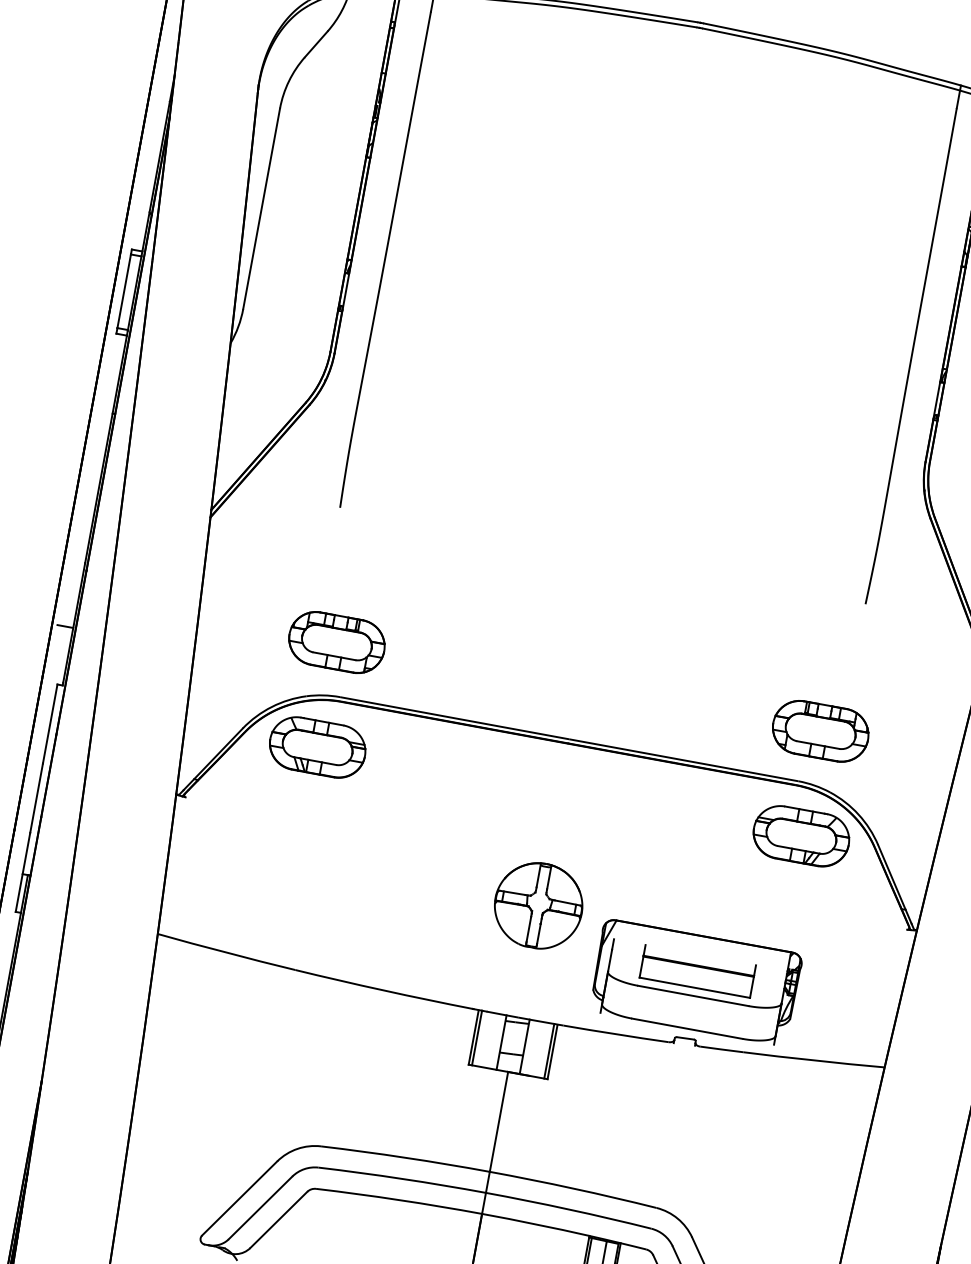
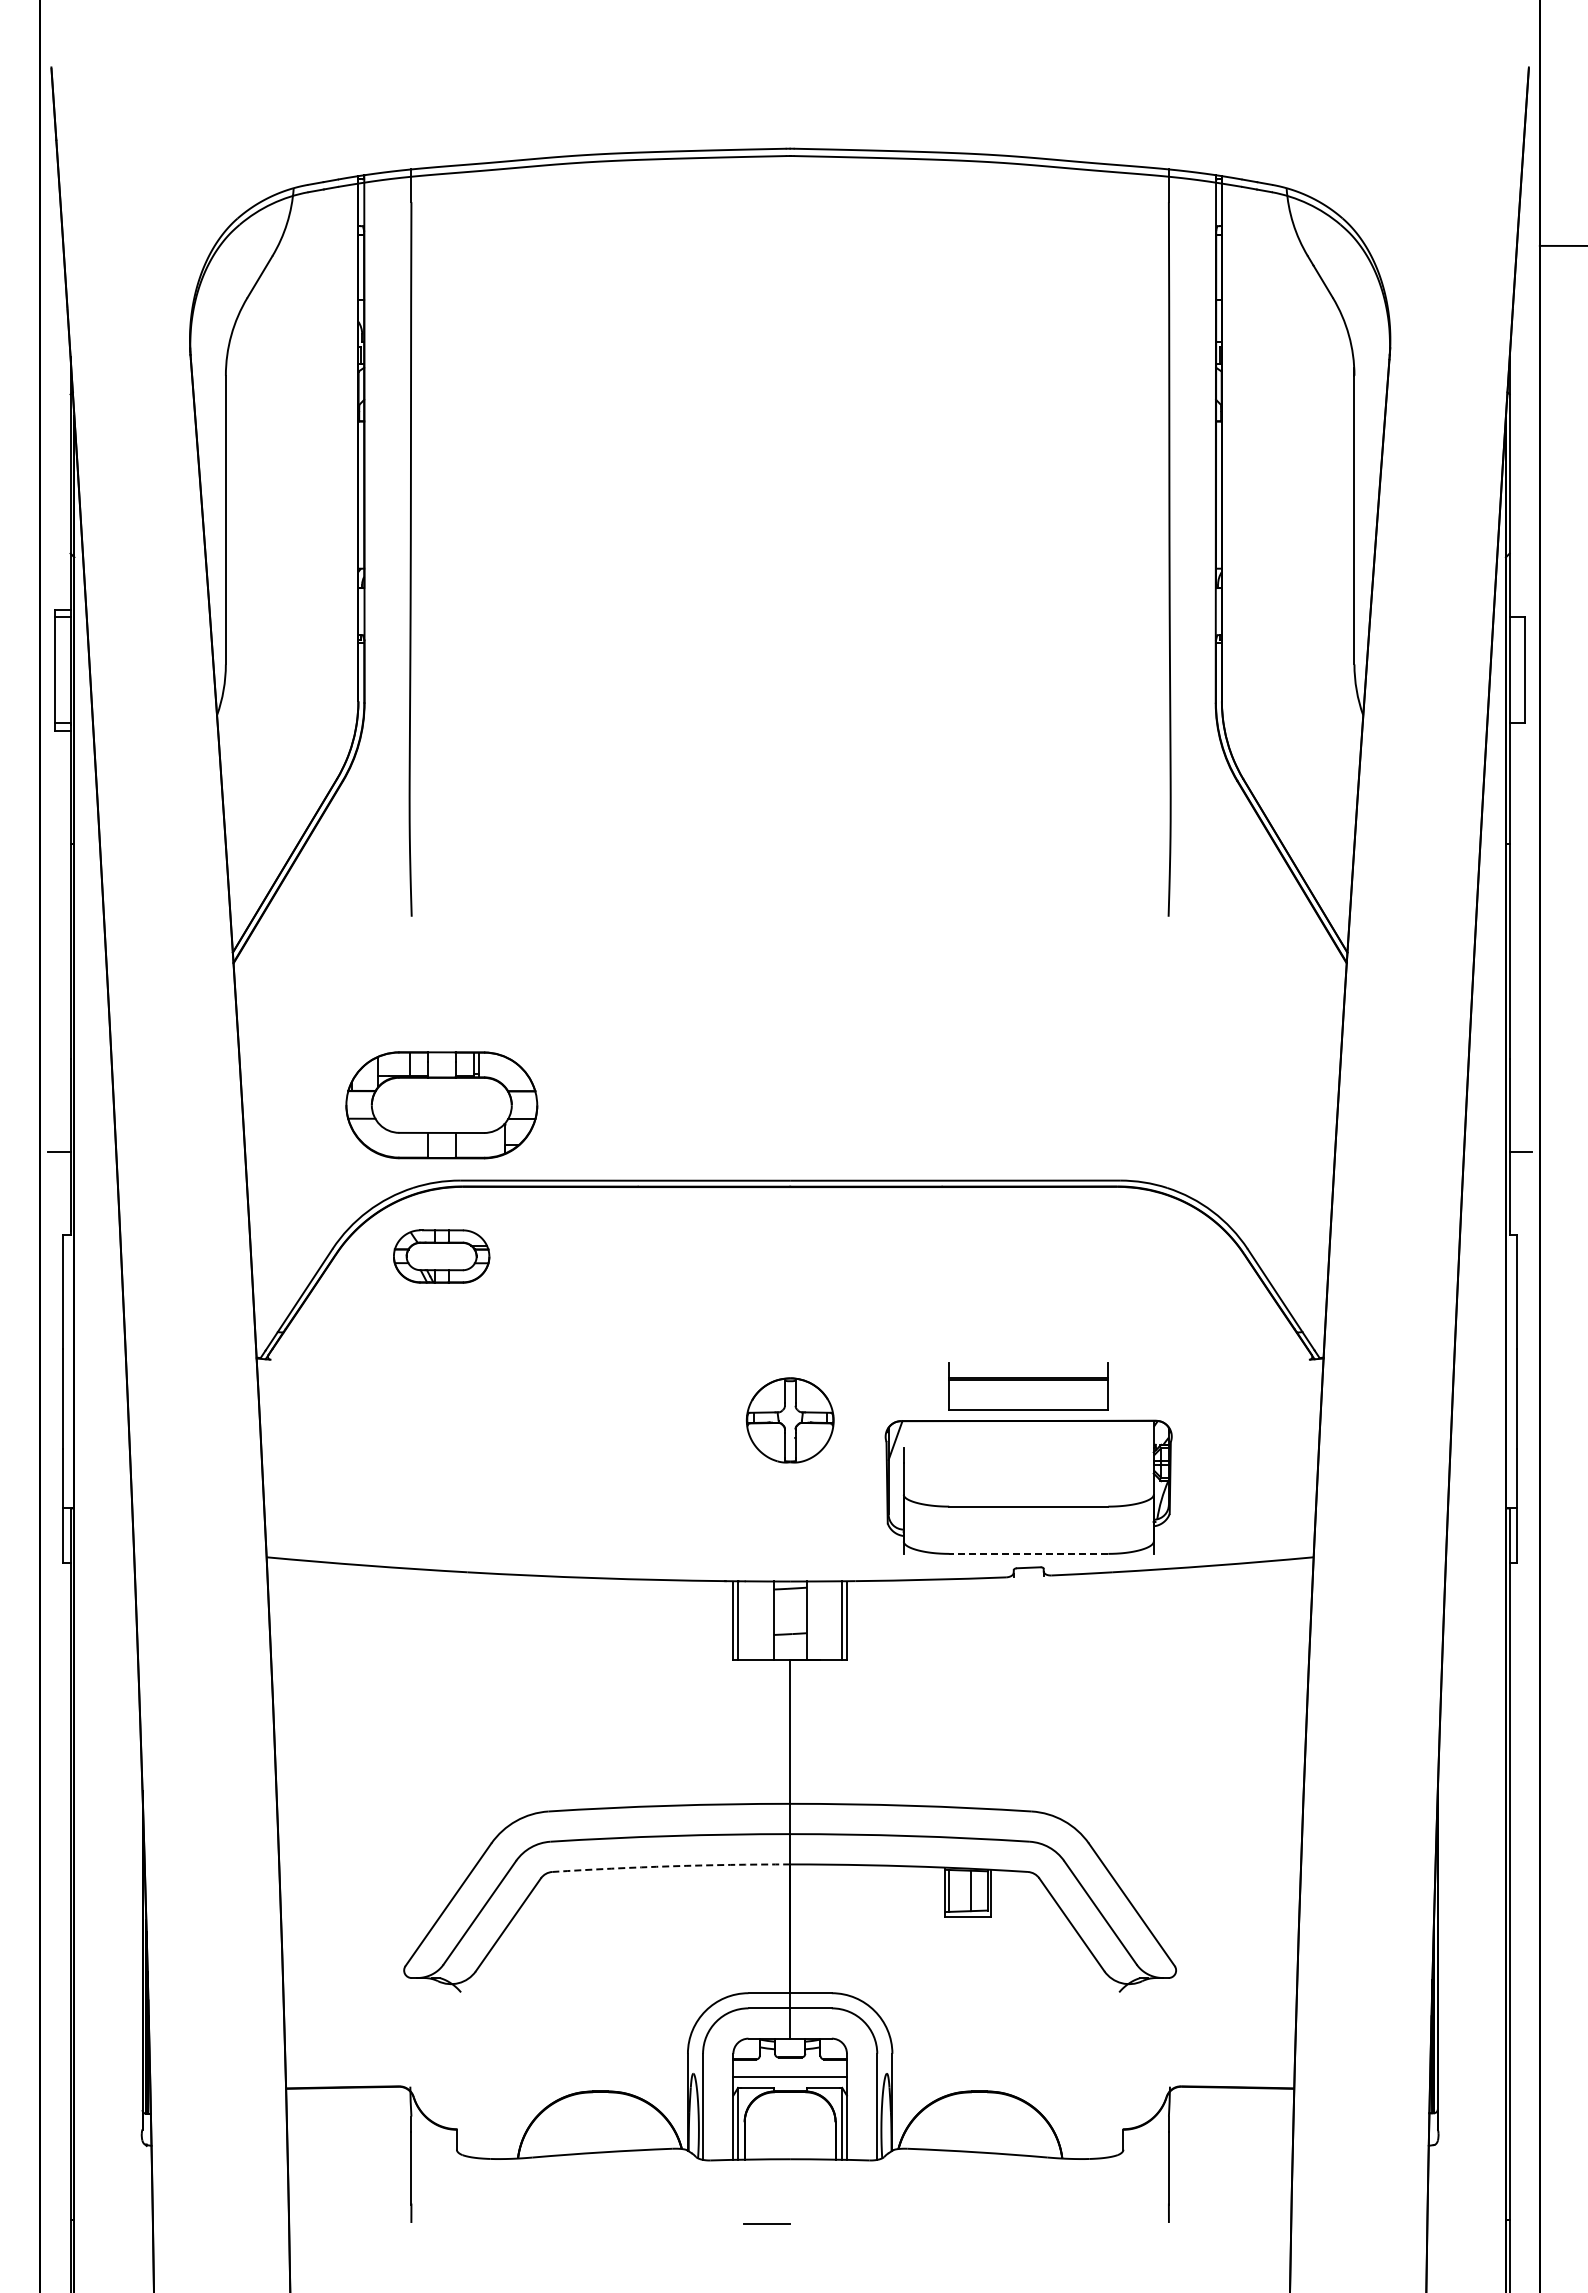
part: (336, 642) -> (441, 1105), size x1.4
part: (820, 731) -> (1138, 1105), removed
part: (317, 747) -> (441, 1256), size x0.7
part: (801, 836) -> (1138, 1256), removed
part: (538, 905) -> (790, 1420), size x0.7
part: (697, 971) -> (1028, 1386), moved
line: (687, 1028) -> (1028, 1553), solid -> dashed
arc: (399, 1200) -> (671, 1866), solid -> dashed

